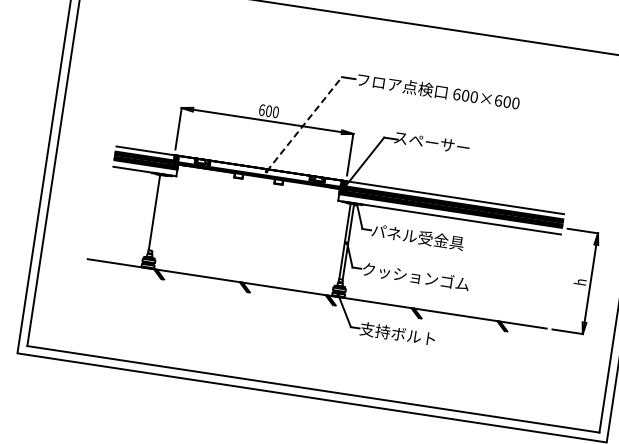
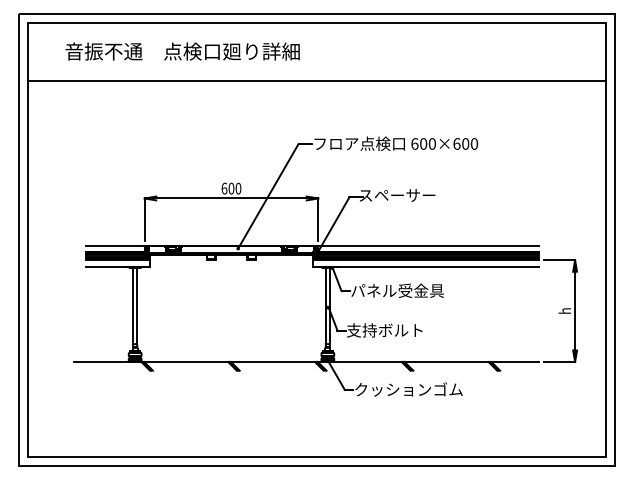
line: (304, 123) -> (268, 195), dashed -> solid
line: (157, 213) -> (136, 306), added
text: (415, 276) -> (401, 330), クッションゴム -> 支持ボルト
text: (413, 336) -> (408, 389), 支持ボルト -> クッションゴム

